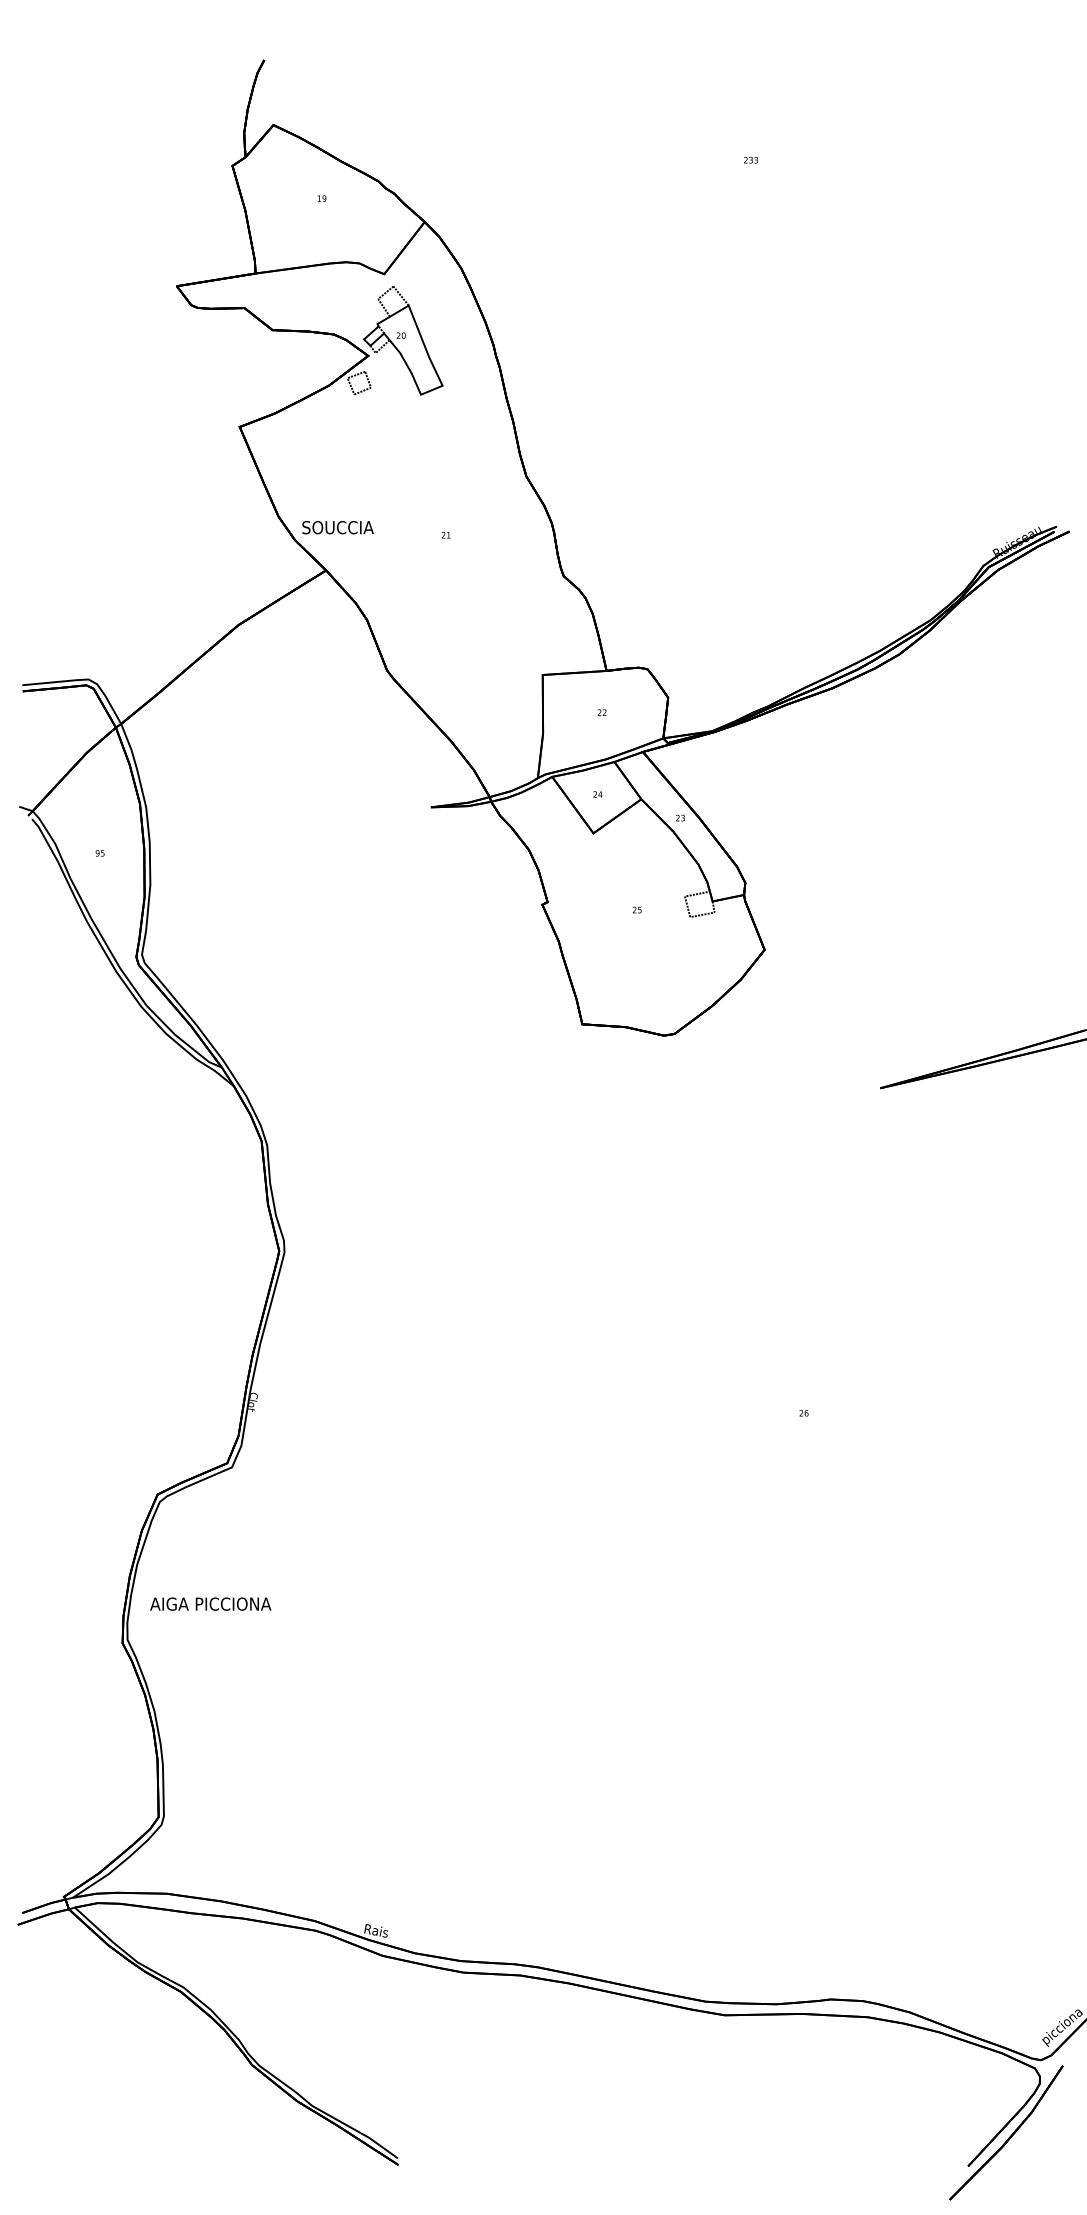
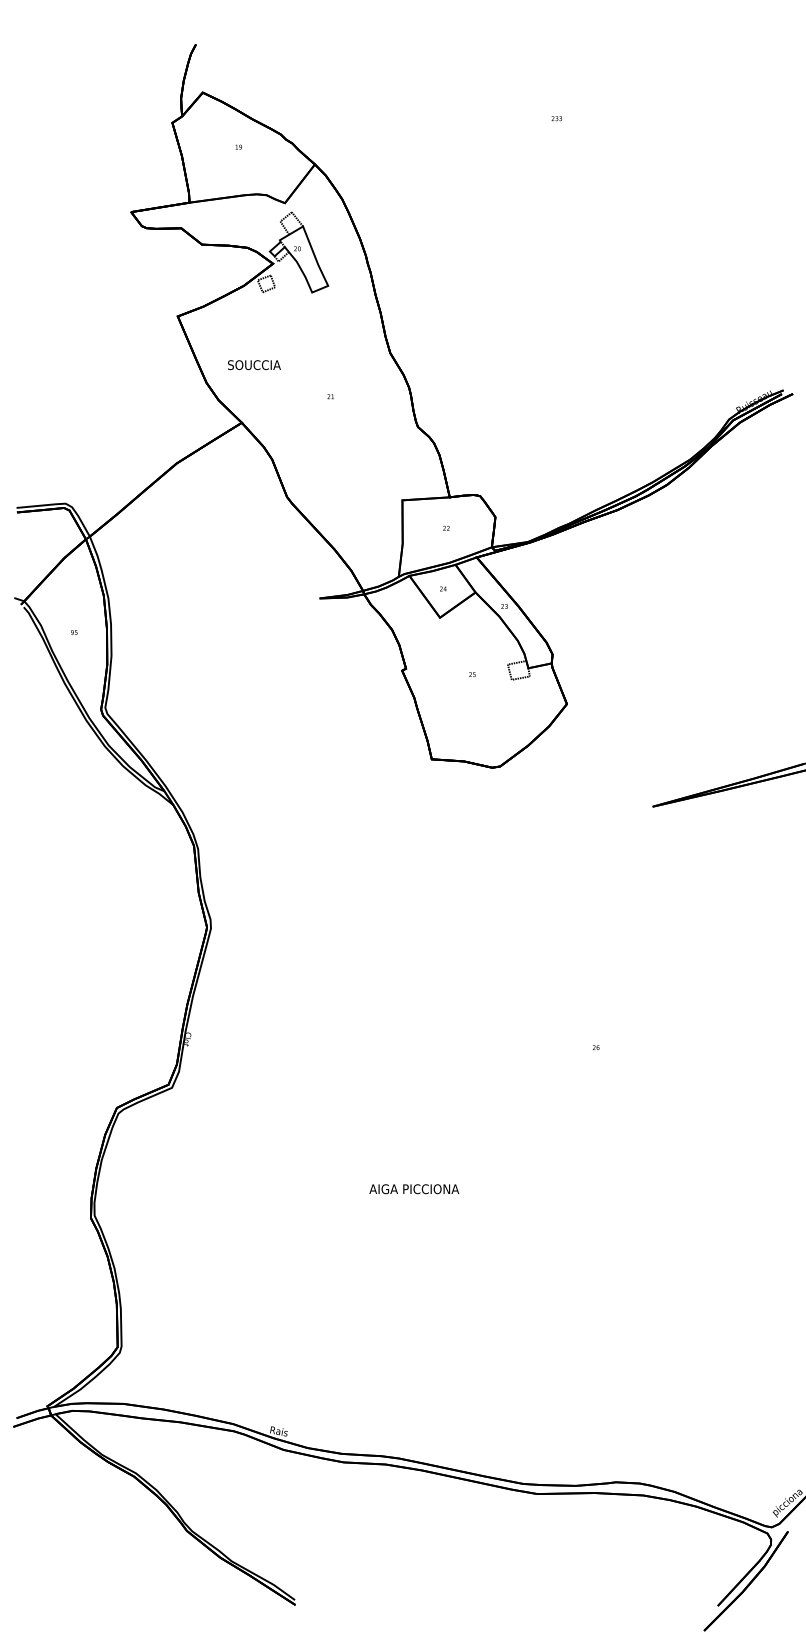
text: (337, 527) -> (253, 365), moved
text: (210, 1603) -> (414, 1188), moved

